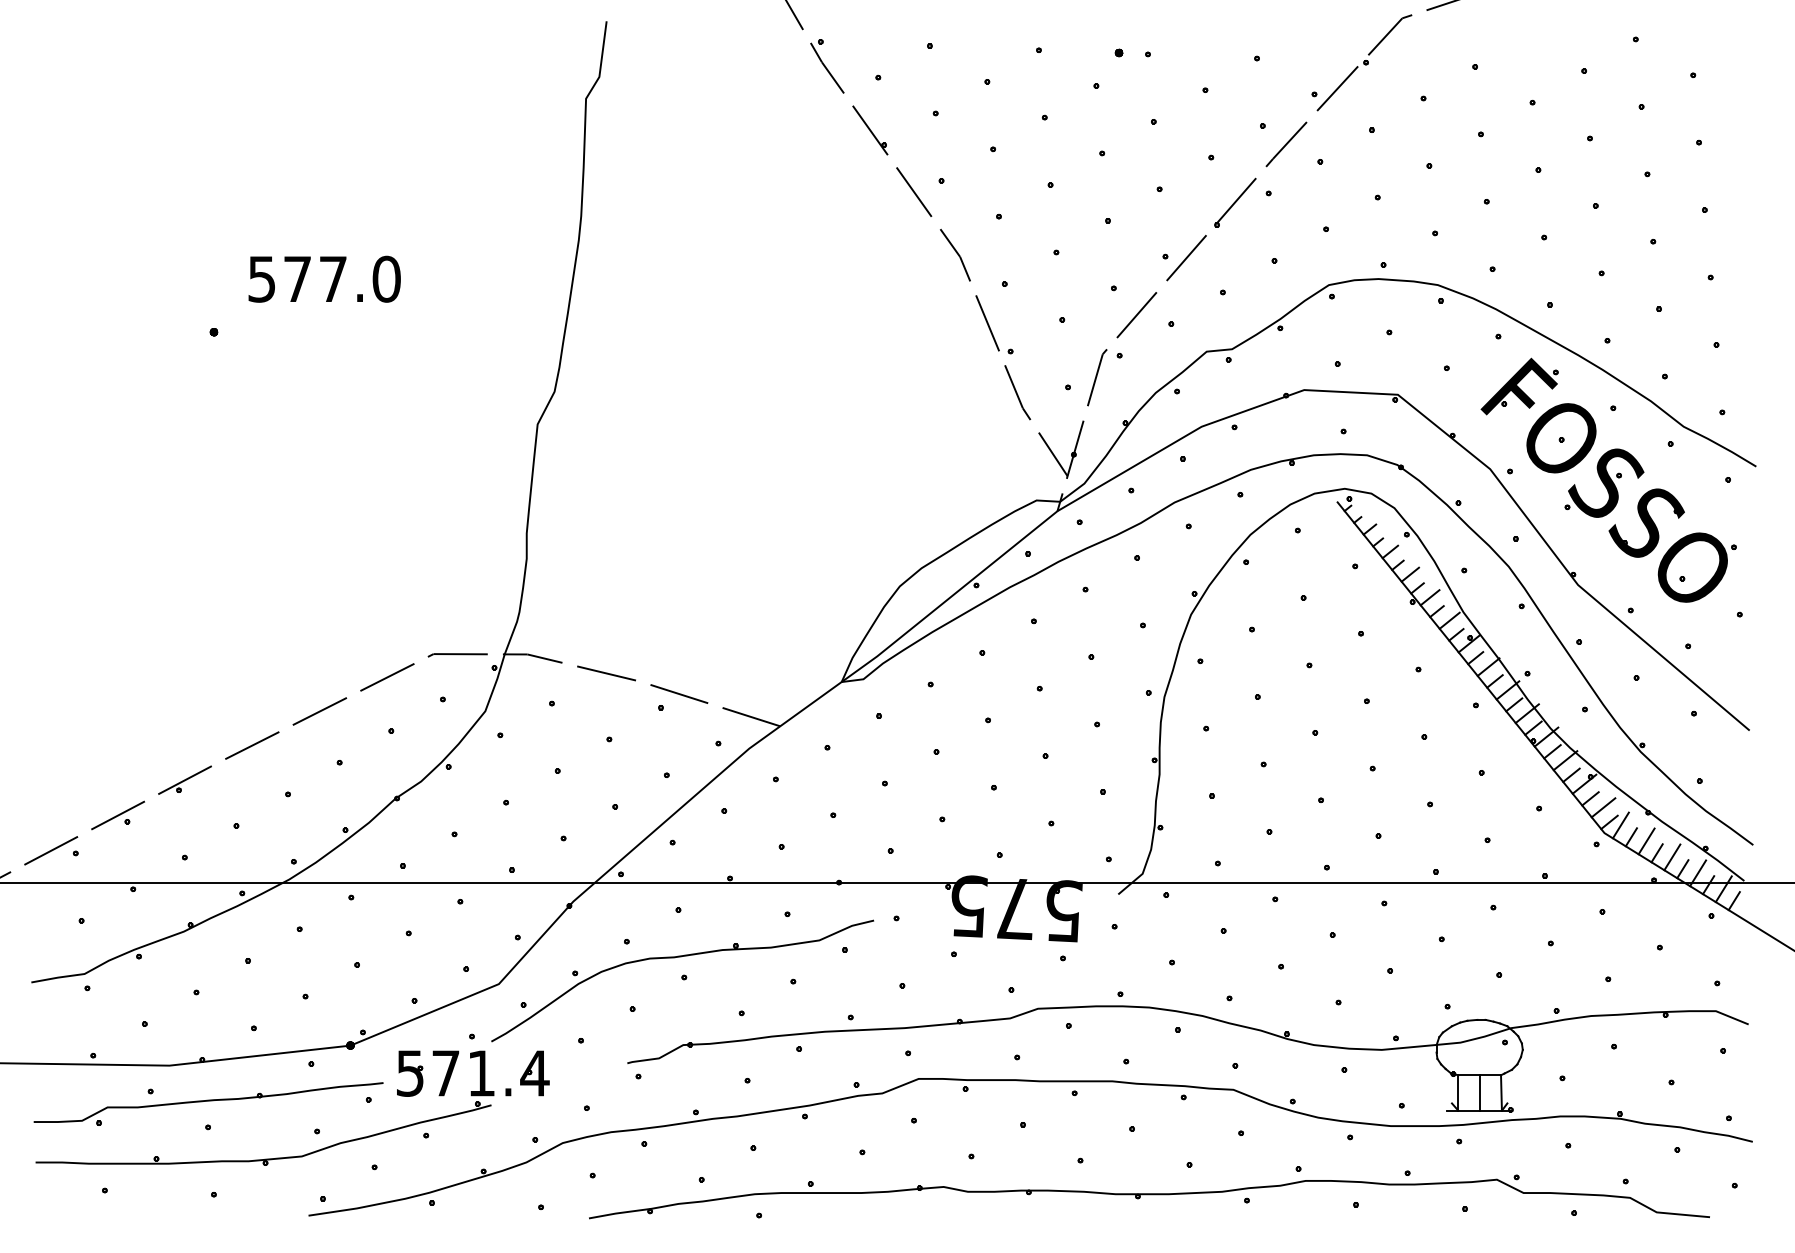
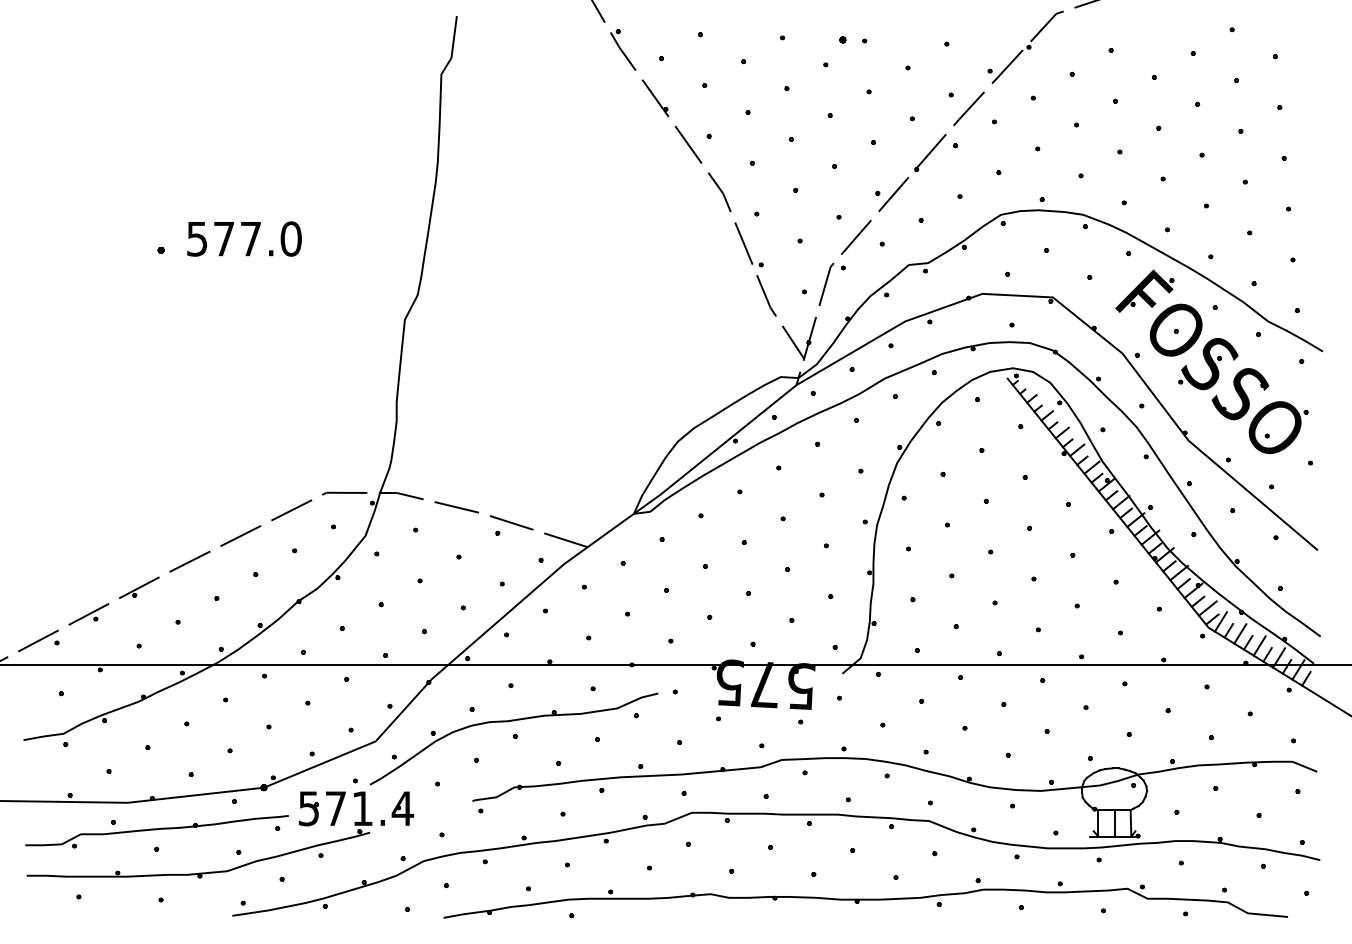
text: (324, 278) -> (244, 238), moved

